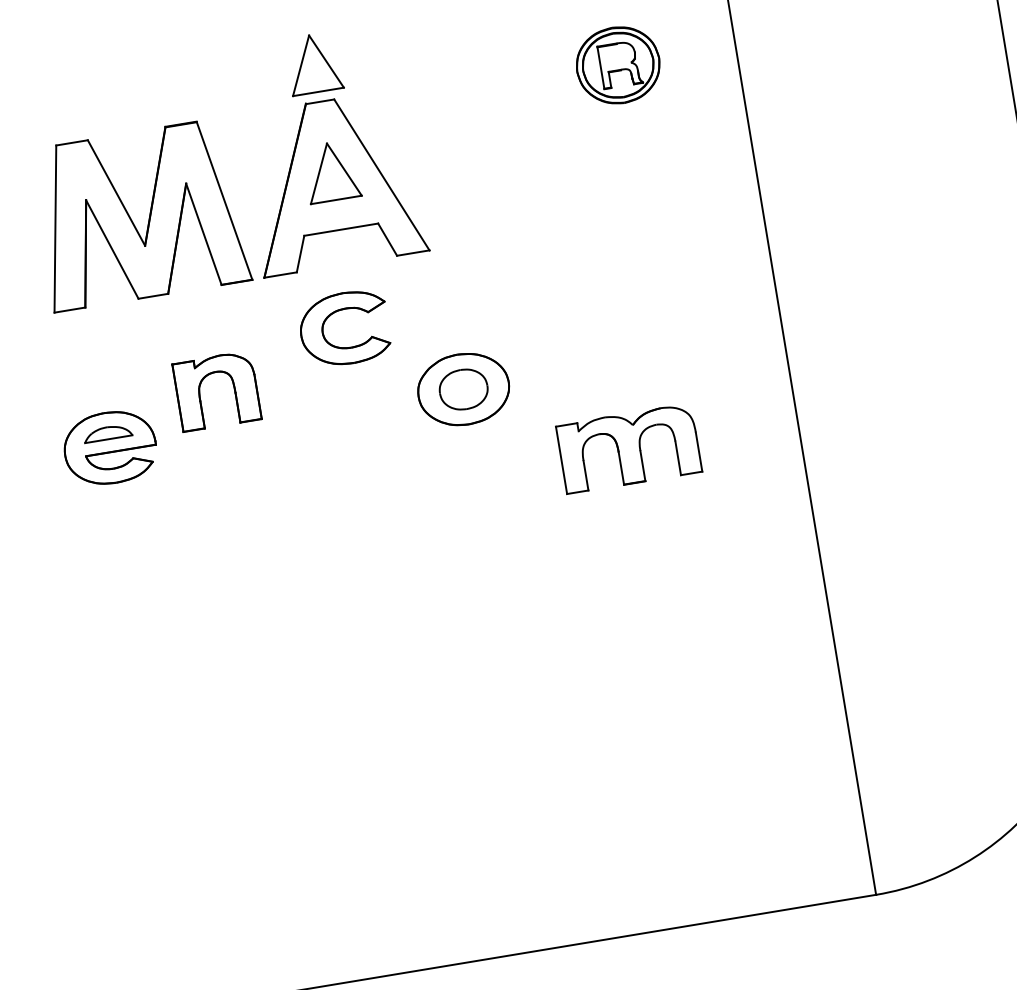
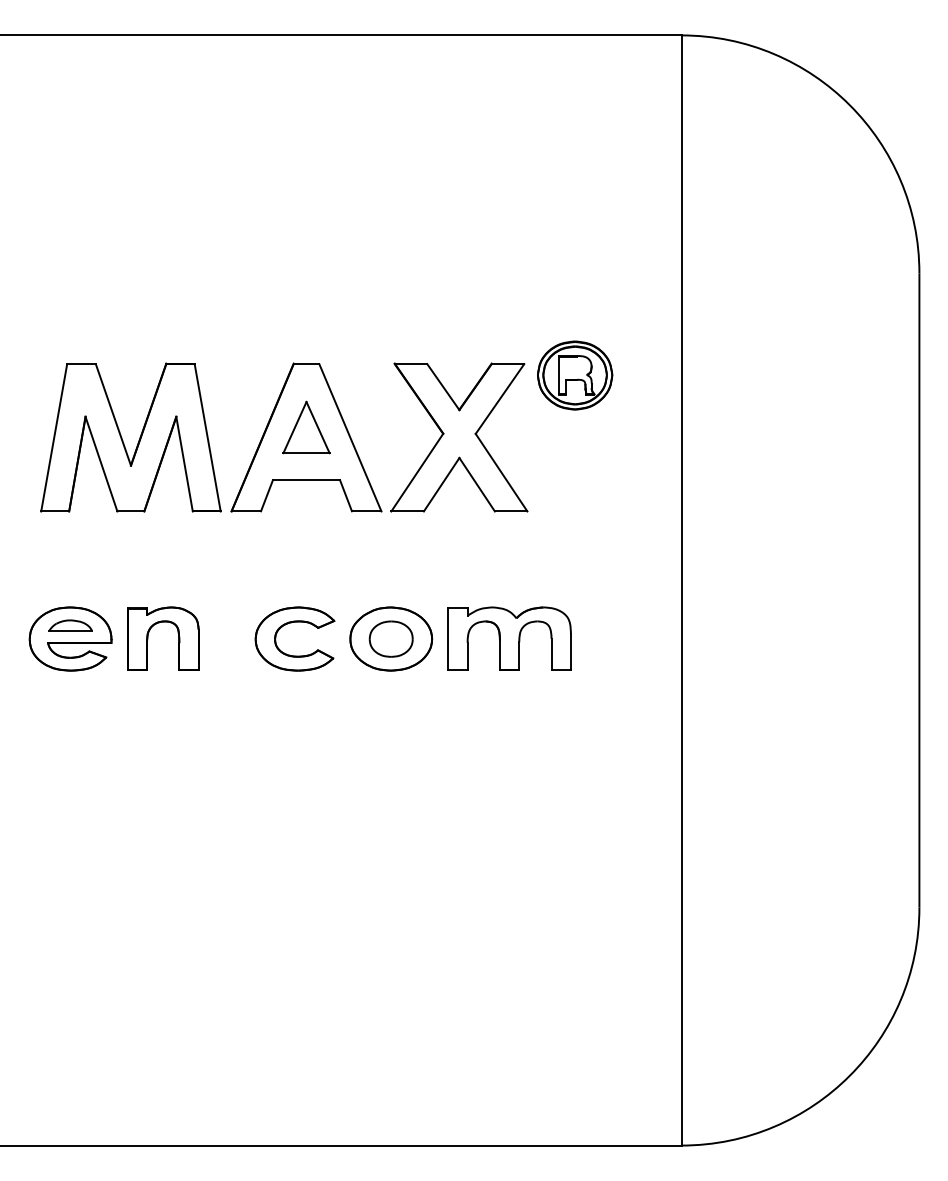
part: (313, 63) -> (306, 329), removed
part: (502, 154) -> (459, 437), added
part: (337, 312) -> (291, 623), moved
part: (231, 383) -> (177, 633), moved
part: (628, 448) -> (509, 638), moved

